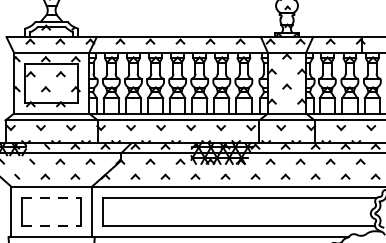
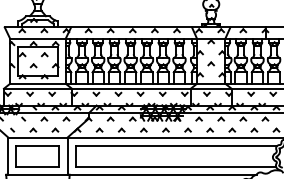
line: (51, 197) -> (37, 145), dashed -> solid
line: (51, 226) -> (37, 166), dashed -> solid

